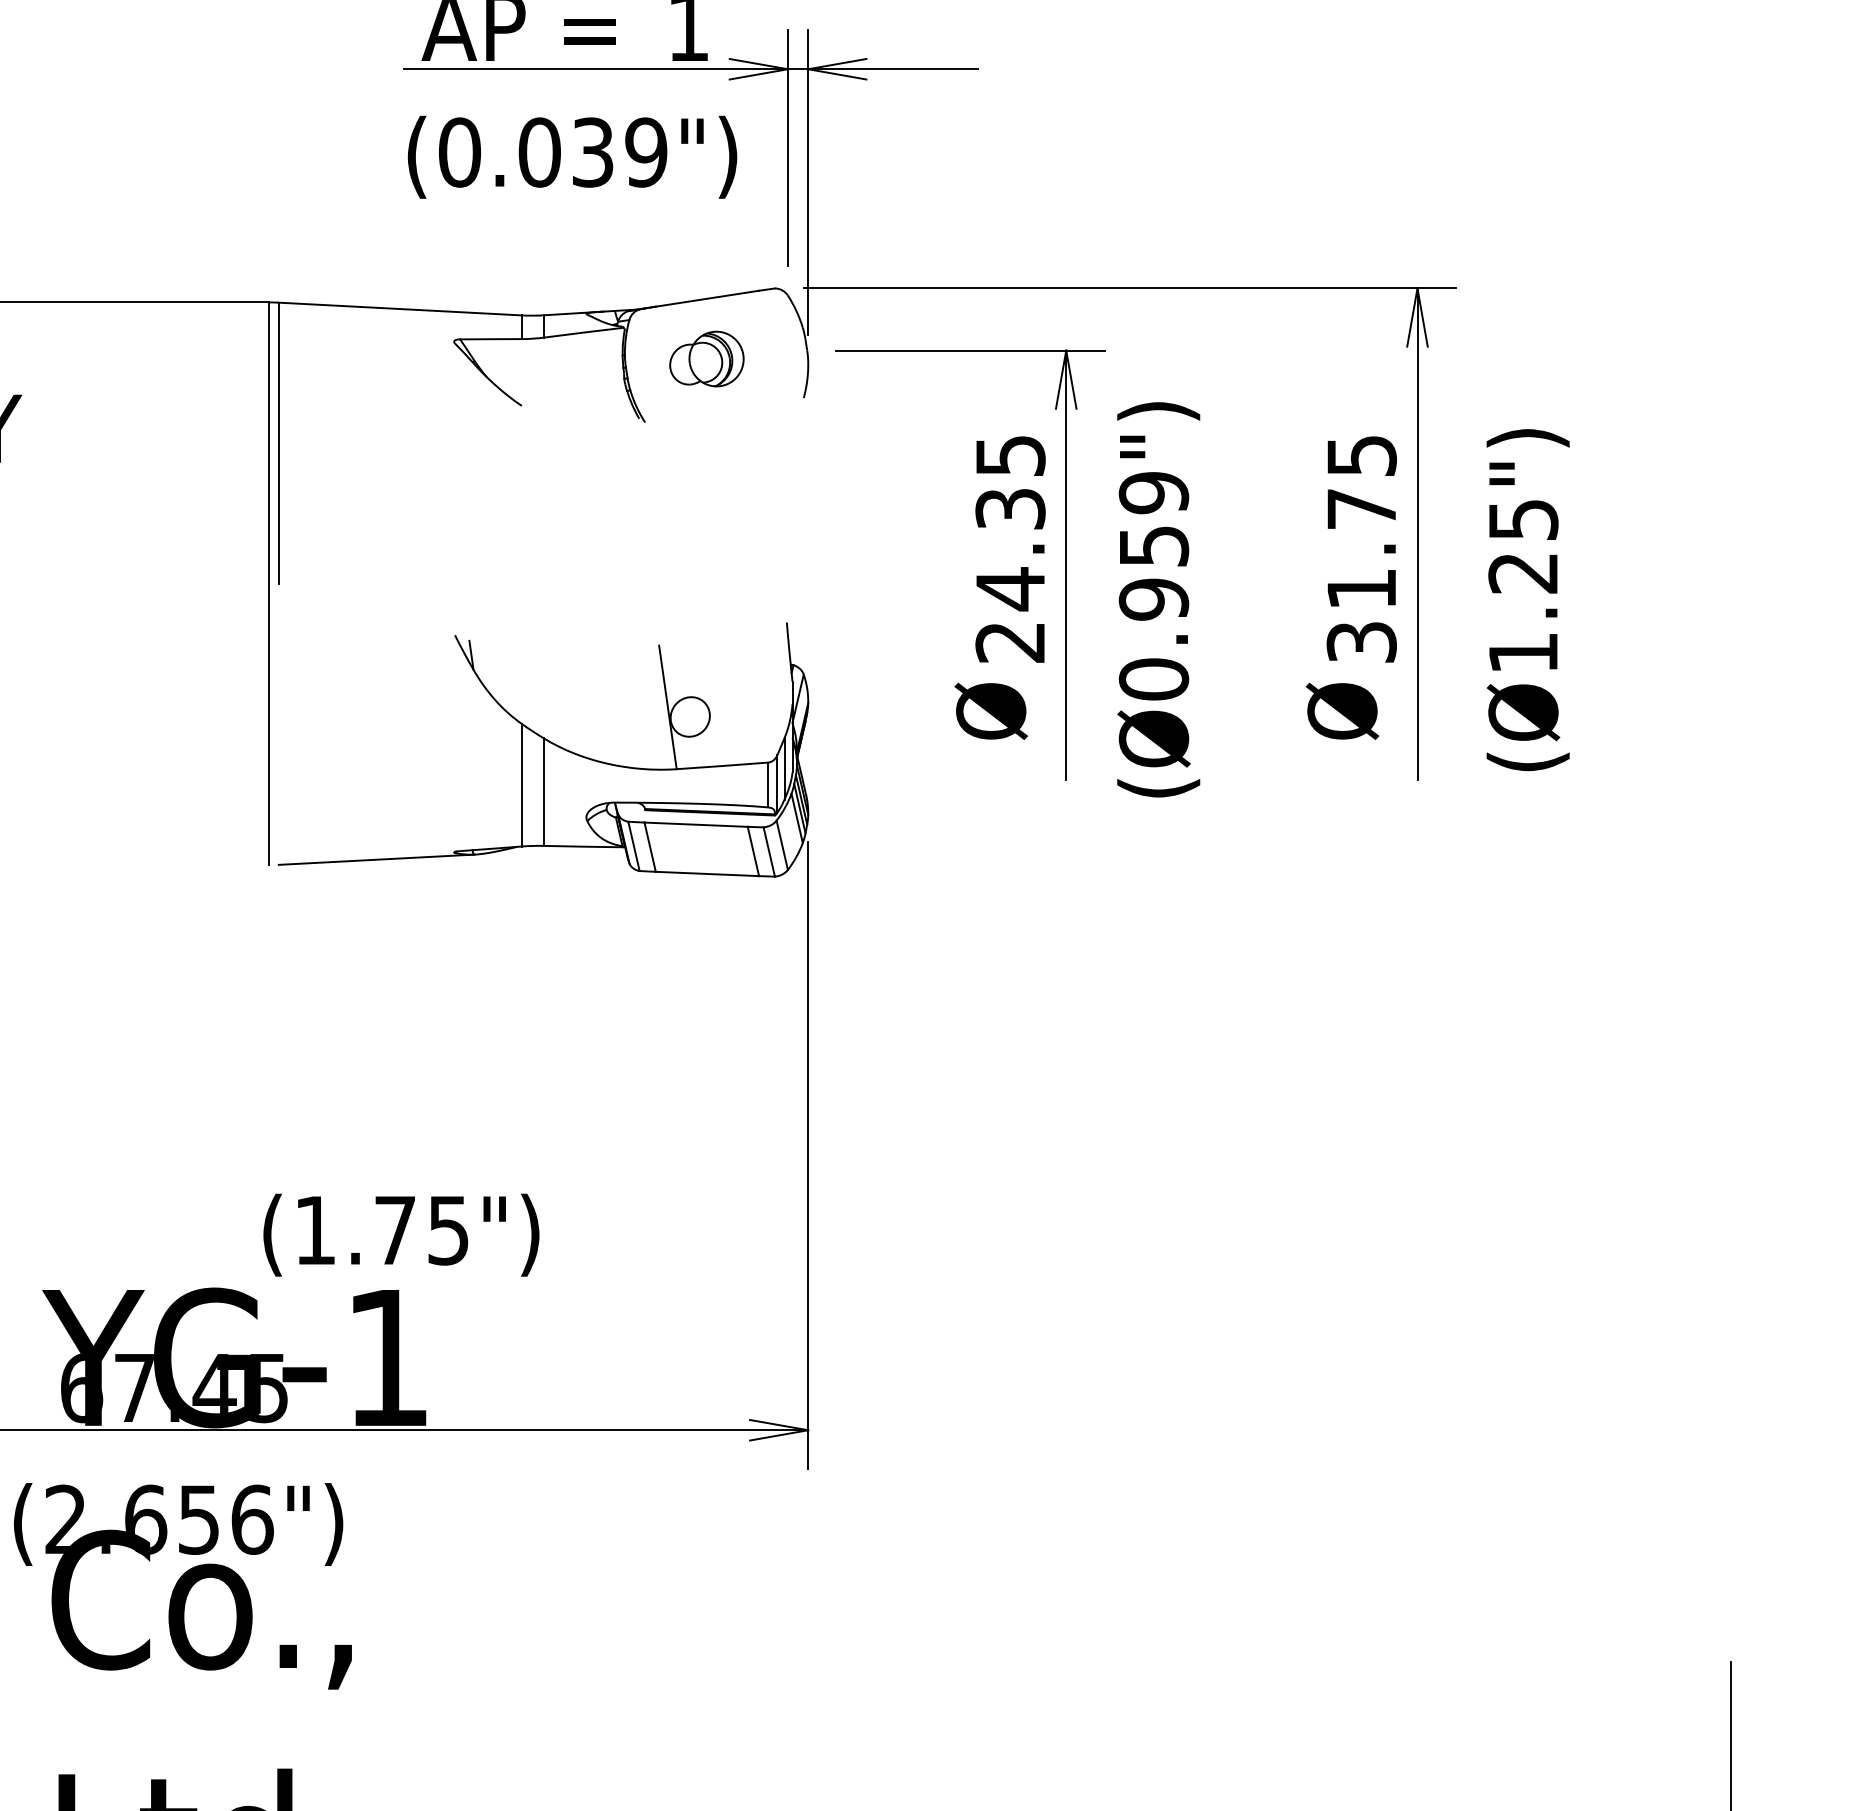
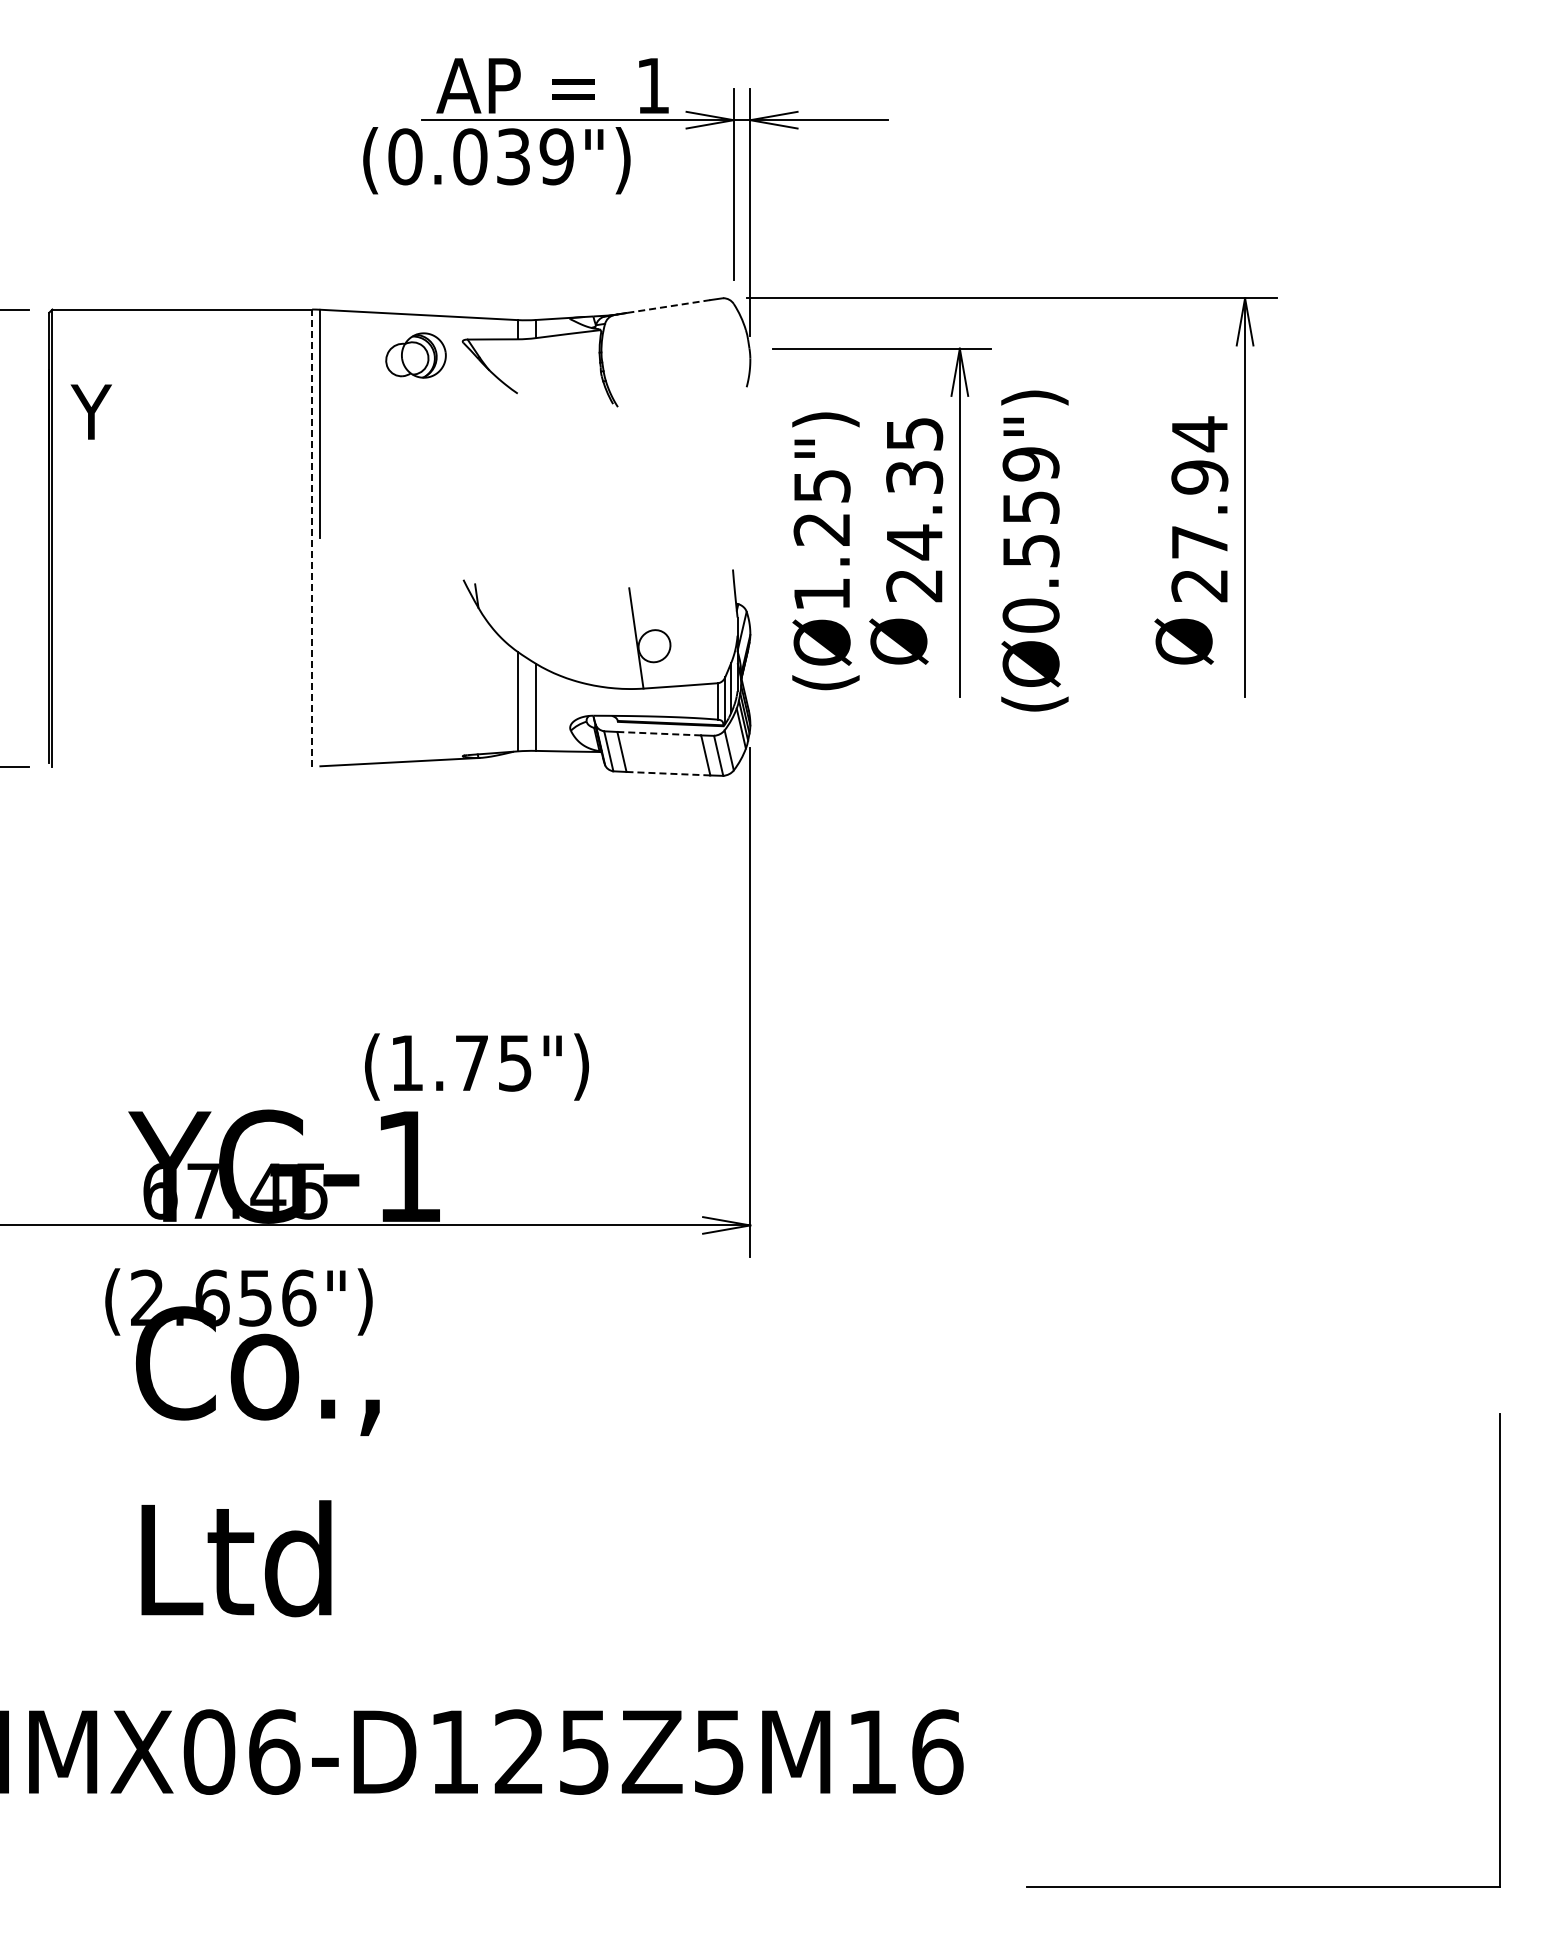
text: (572, 157) -> (496, 160), moved
line: (706, 298) -> (667, 306), solid -> dashed
part: (706, 359) -> (415, 355), moved
text: (1361, 548) -> (1199, 509), 31.75 -> 27.94
line: (269, 583) -> (312, 537), solid -> dashed
text: (1153, 600) -> (1030, 551), (Ø0.959") -> (Ø0.559")
text: (1527, 600) -> (825, 551), moved
line: (696, 824) -> (659, 733), solid -> dashed
line: (707, 873) -> (668, 773), solid -> dashed
text: (400, 1234) -> (476, 1066), moved

